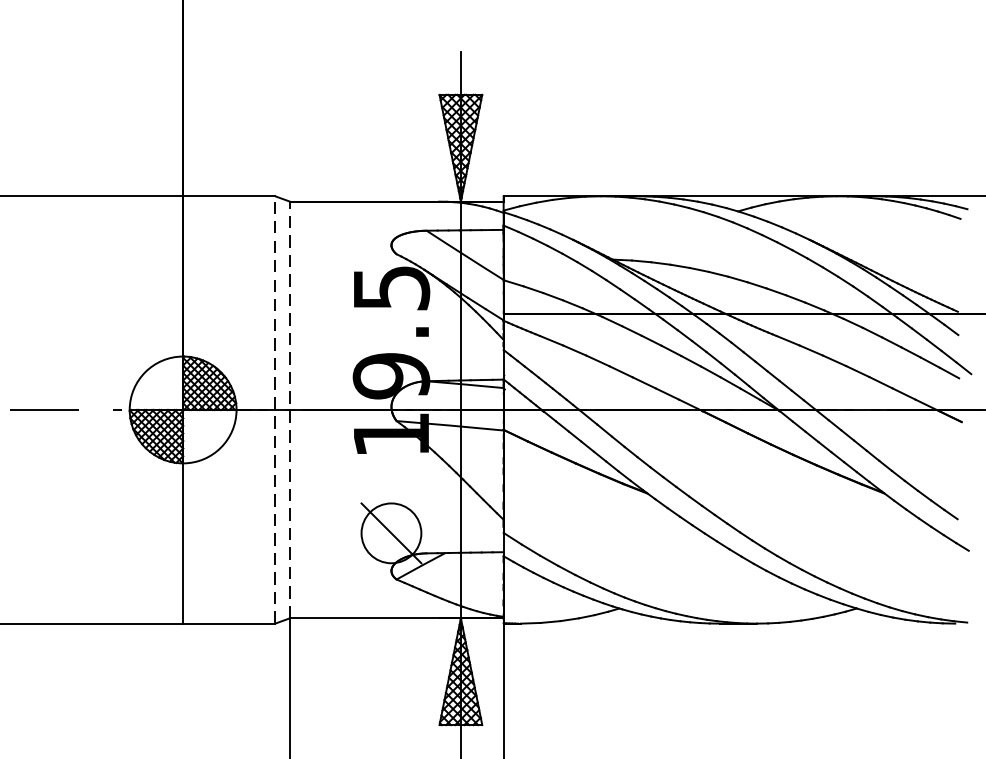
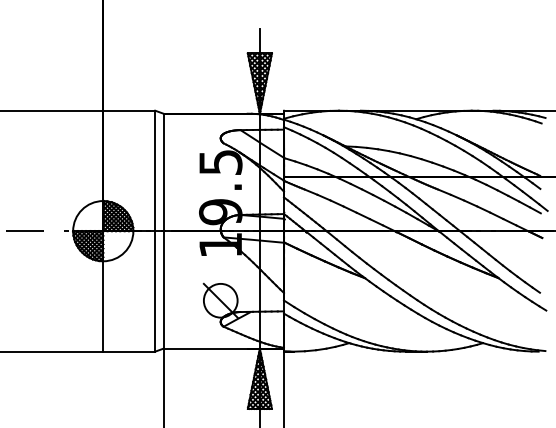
line: (275, 408) -> (155, 230), dashed -> solid
line: (289, 408) -> (163, 230), dashed -> solid

